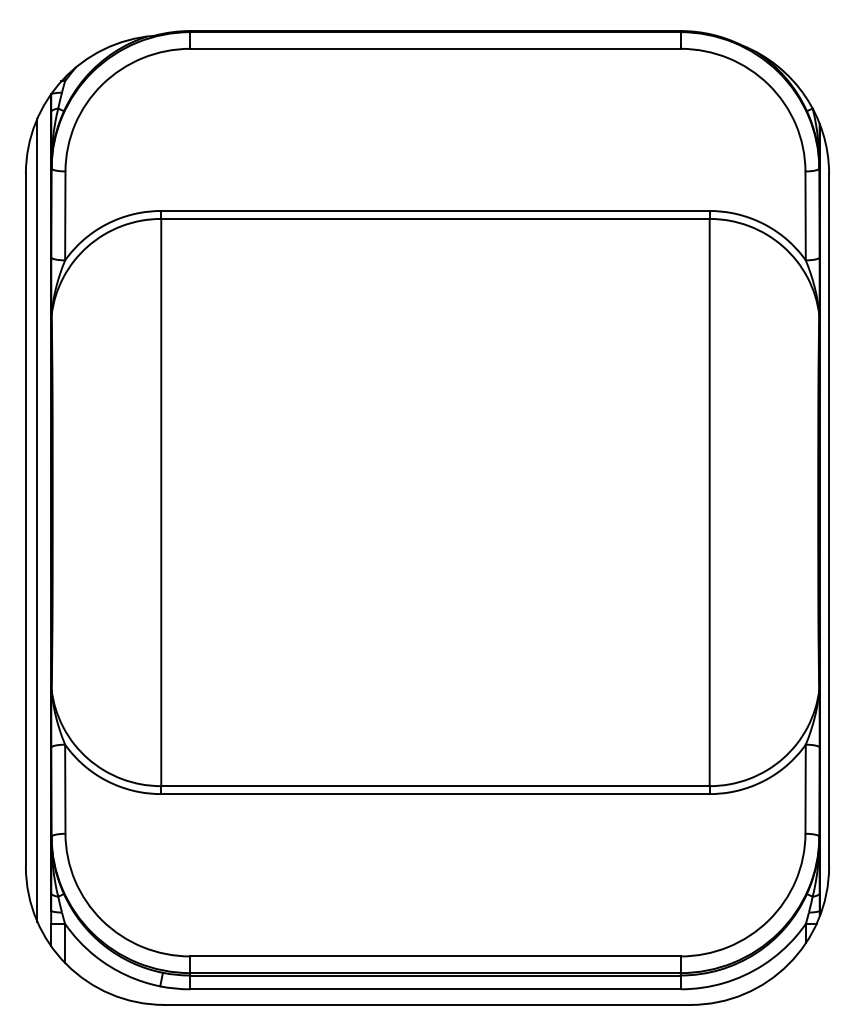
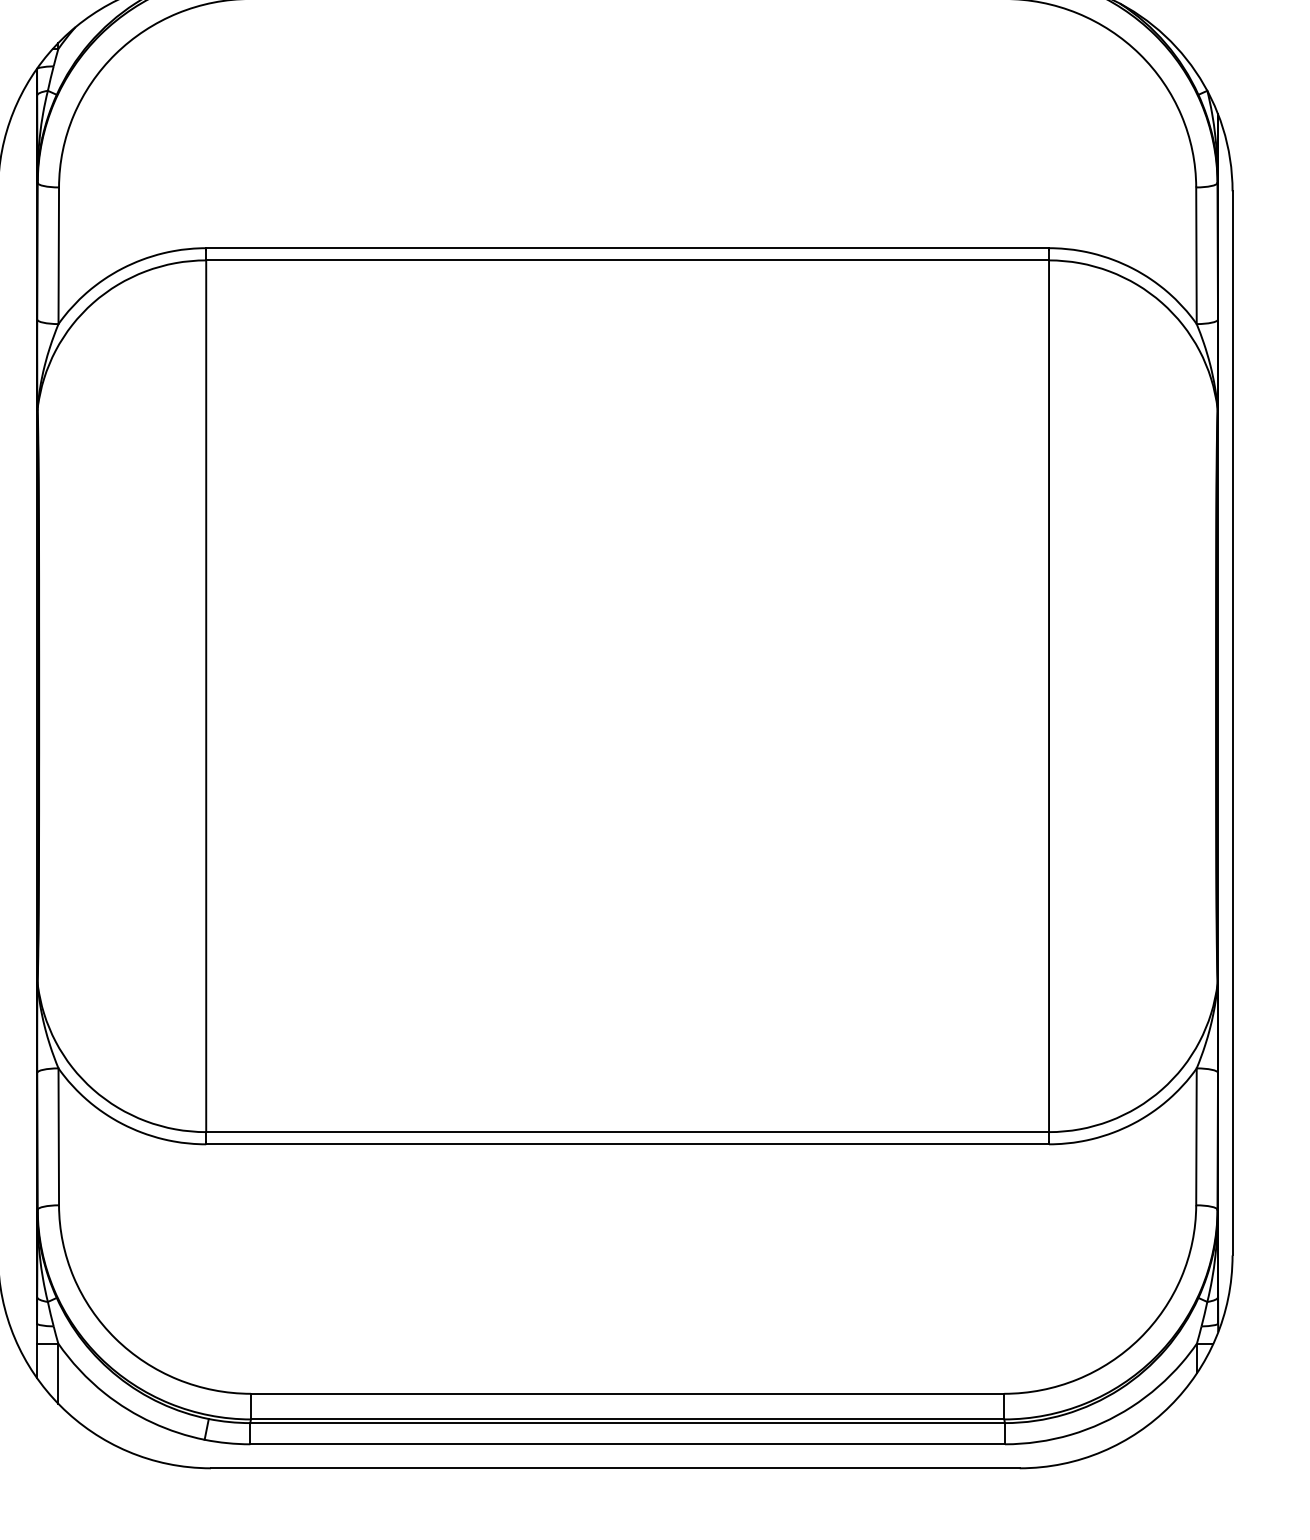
line: (37, 519) -> (16, 722), removed

